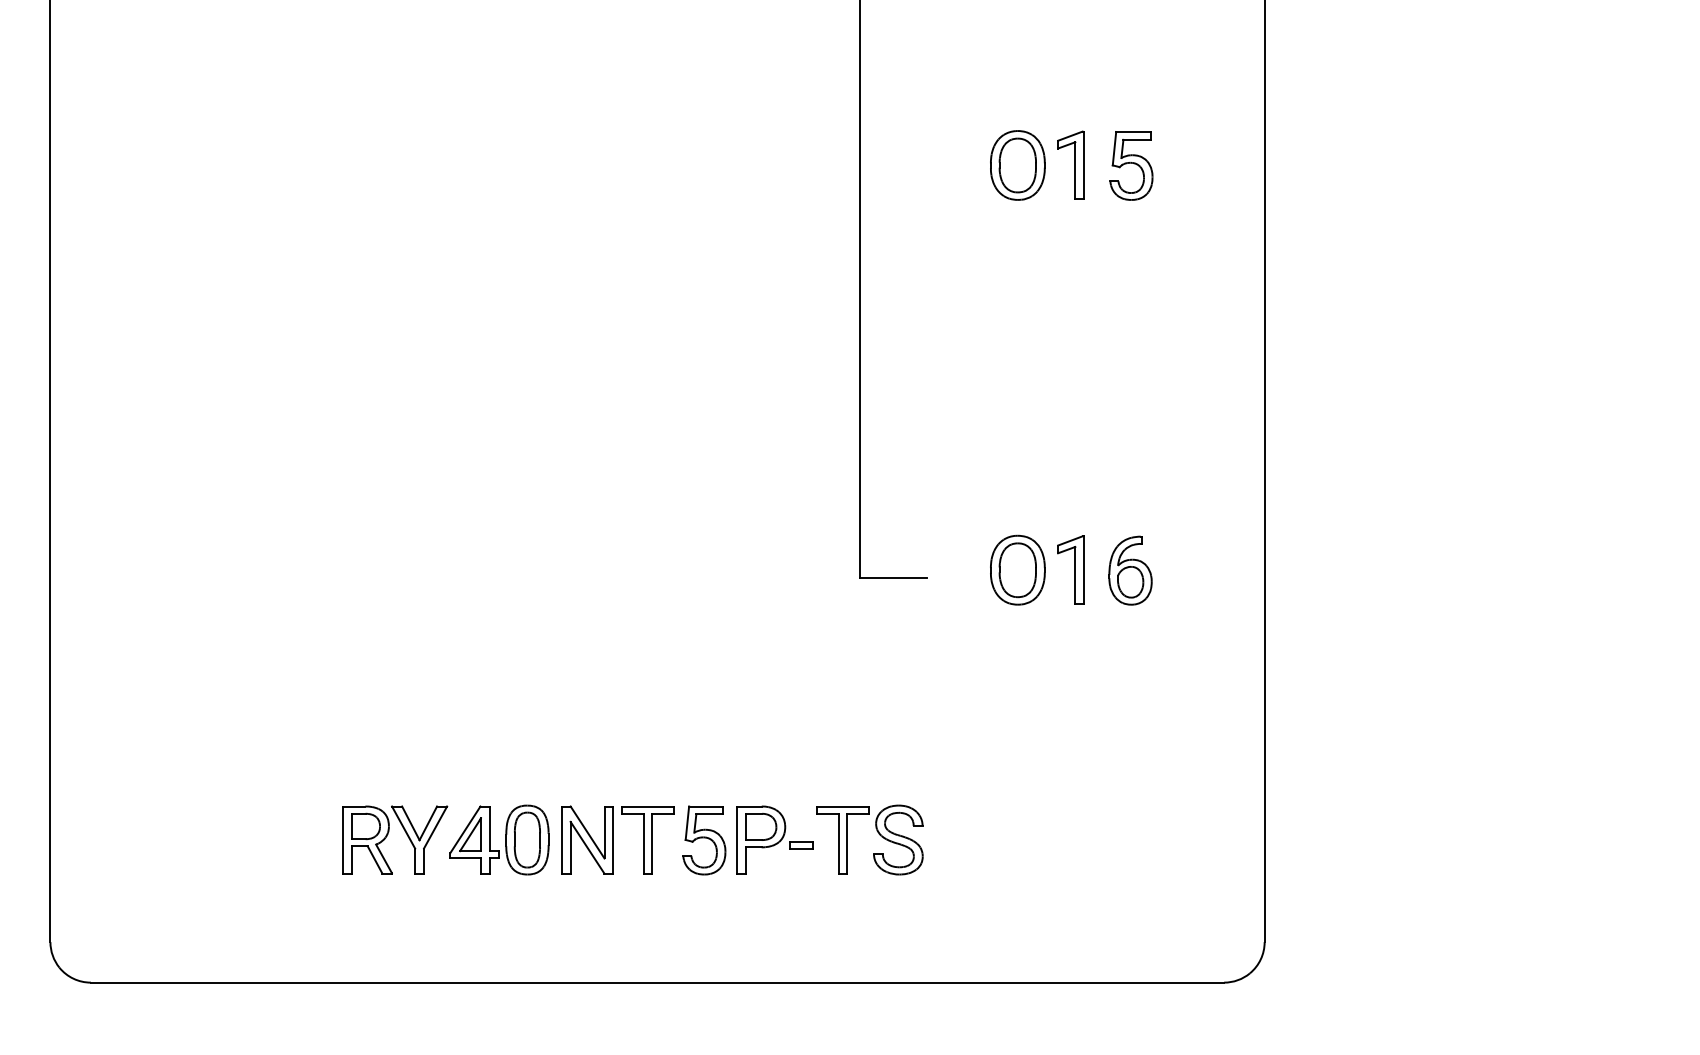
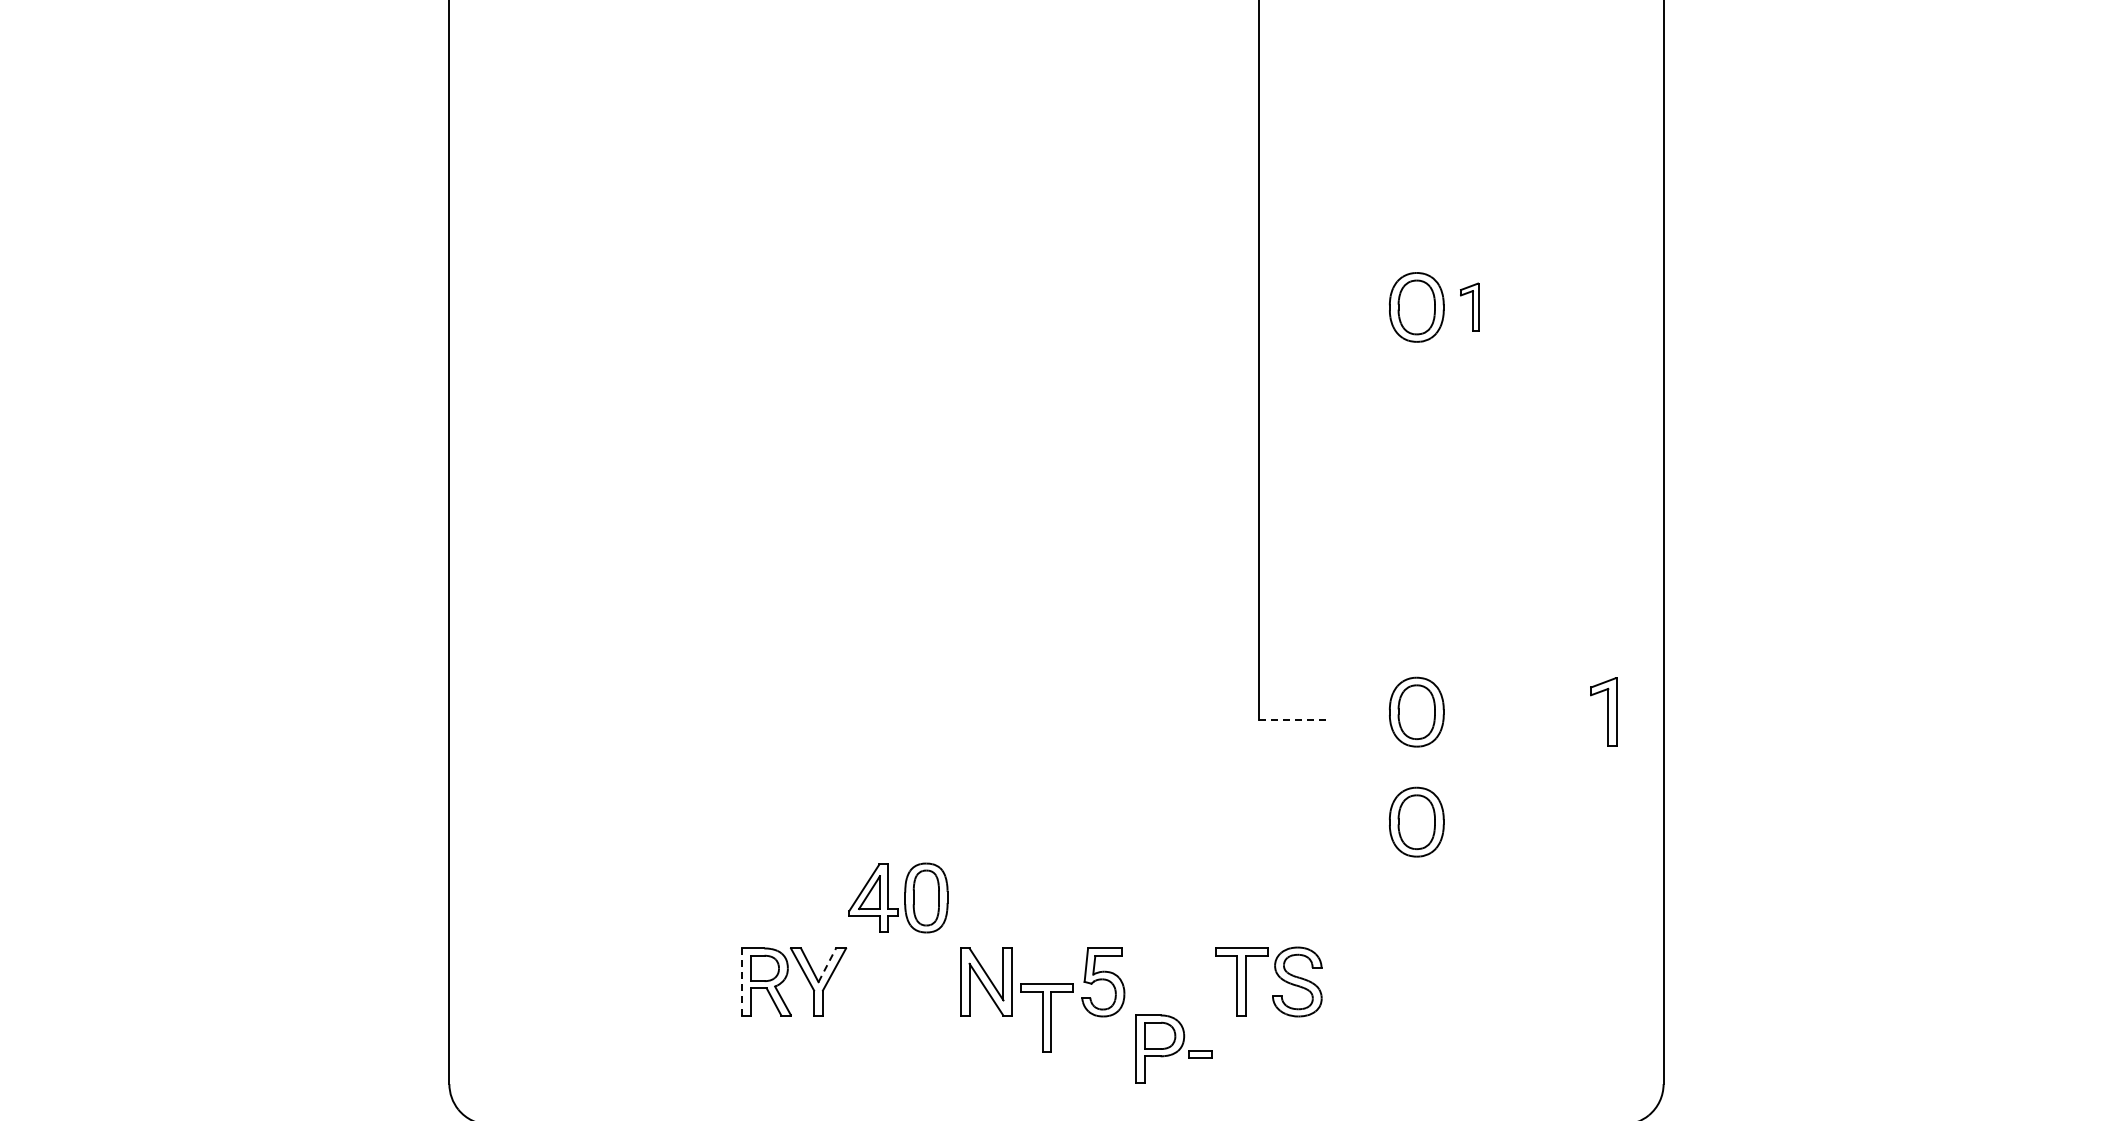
part: (1070, 164) -> (1469, 306), size x0.7
part: (1131, 165) -> (1530, 307), removed
part: (1070, 569) -> (1603, 711), moved
part: (1130, 570) -> (1529, 712), removed
line: (893, 577) -> (1292, 719), solid -> dashed
part: (1017, 679) -> (1416, 821), added
line: (428, 823) -> (827, 965), solid -> dashed
part: (499, 839) -> (898, 897), moved
part: (647, 839) -> (1046, 1017), moved
part: (774, 839) -> (1173, 1048), moved
line: (343, 840) -> (742, 982), solid -> dashed

